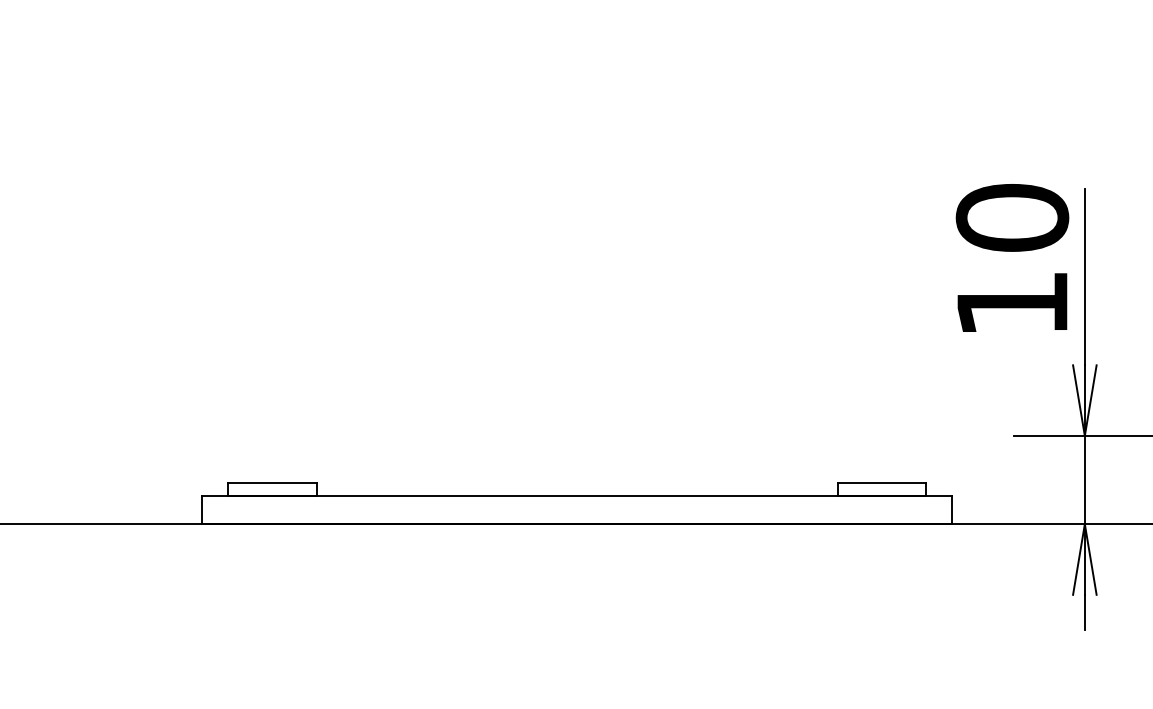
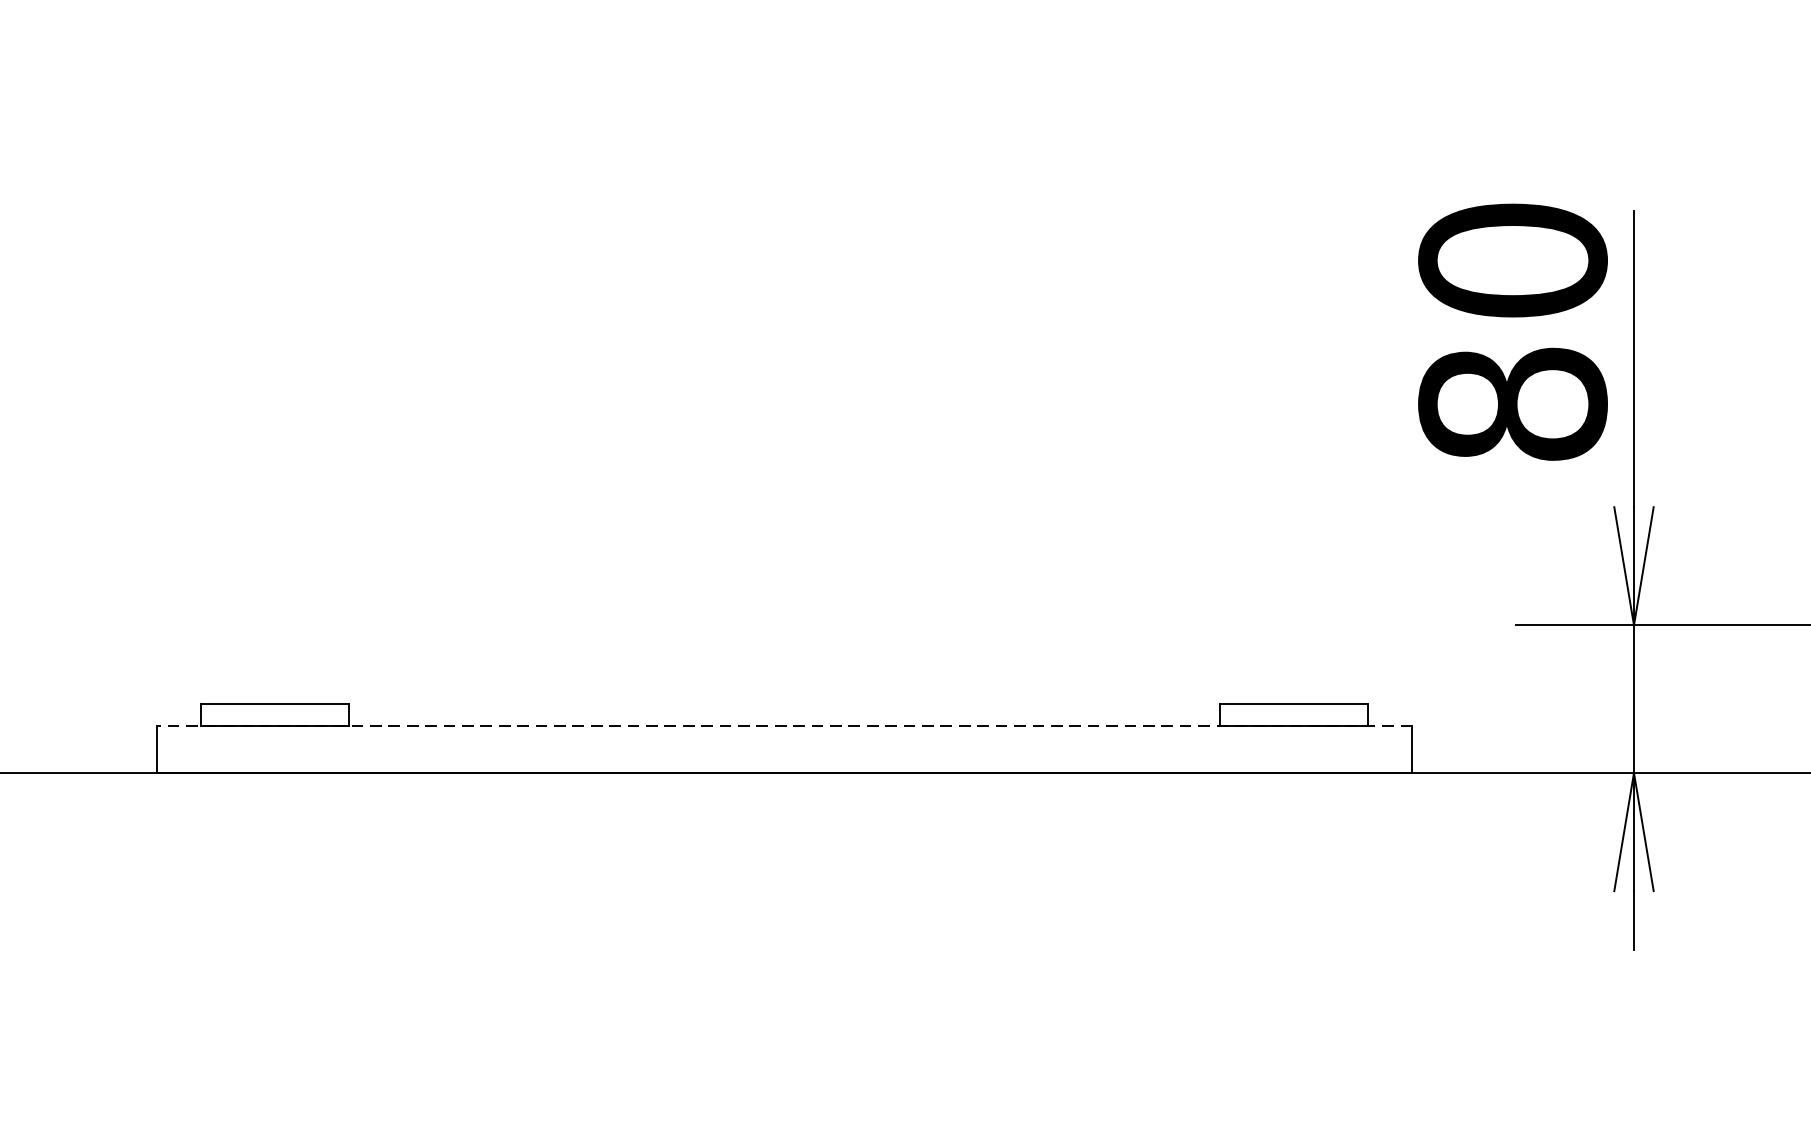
text: (1012, 303) -> (1512, 403), 10 -> 80
line: (576, 495) -> (783, 724), solid -> dashed

